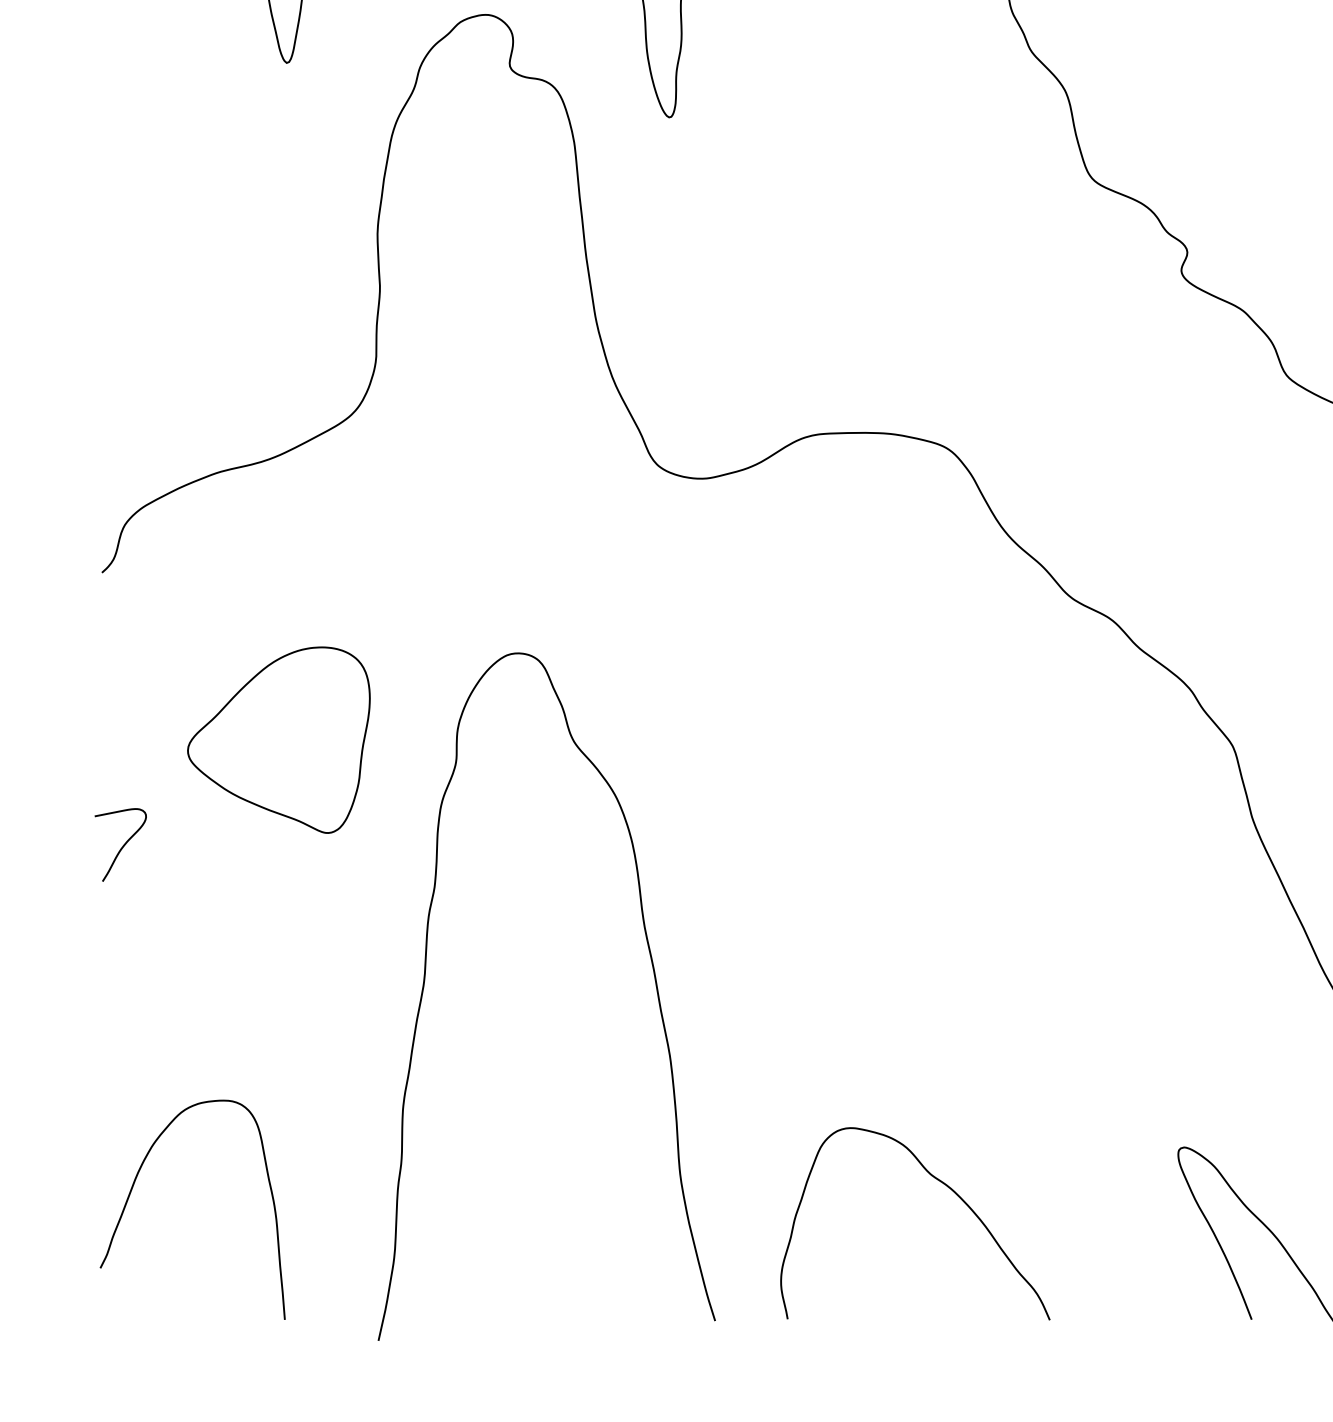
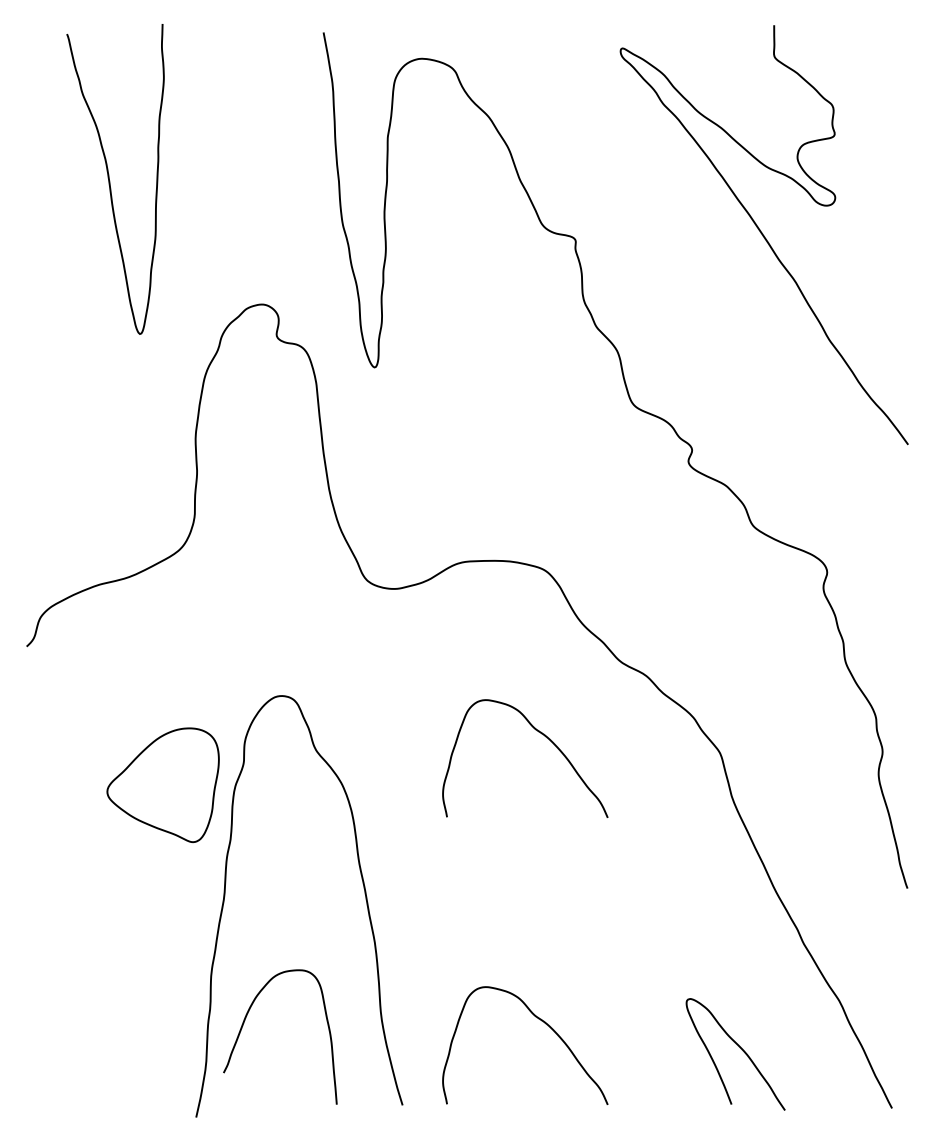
curve: (941, 716) -> (541, 734), added
part: (277, 740) -> (162, 785), moved
curve: (122, 844) -> (39, 813), removed
curve: (134, 1187) -> (244, 1023), moved

